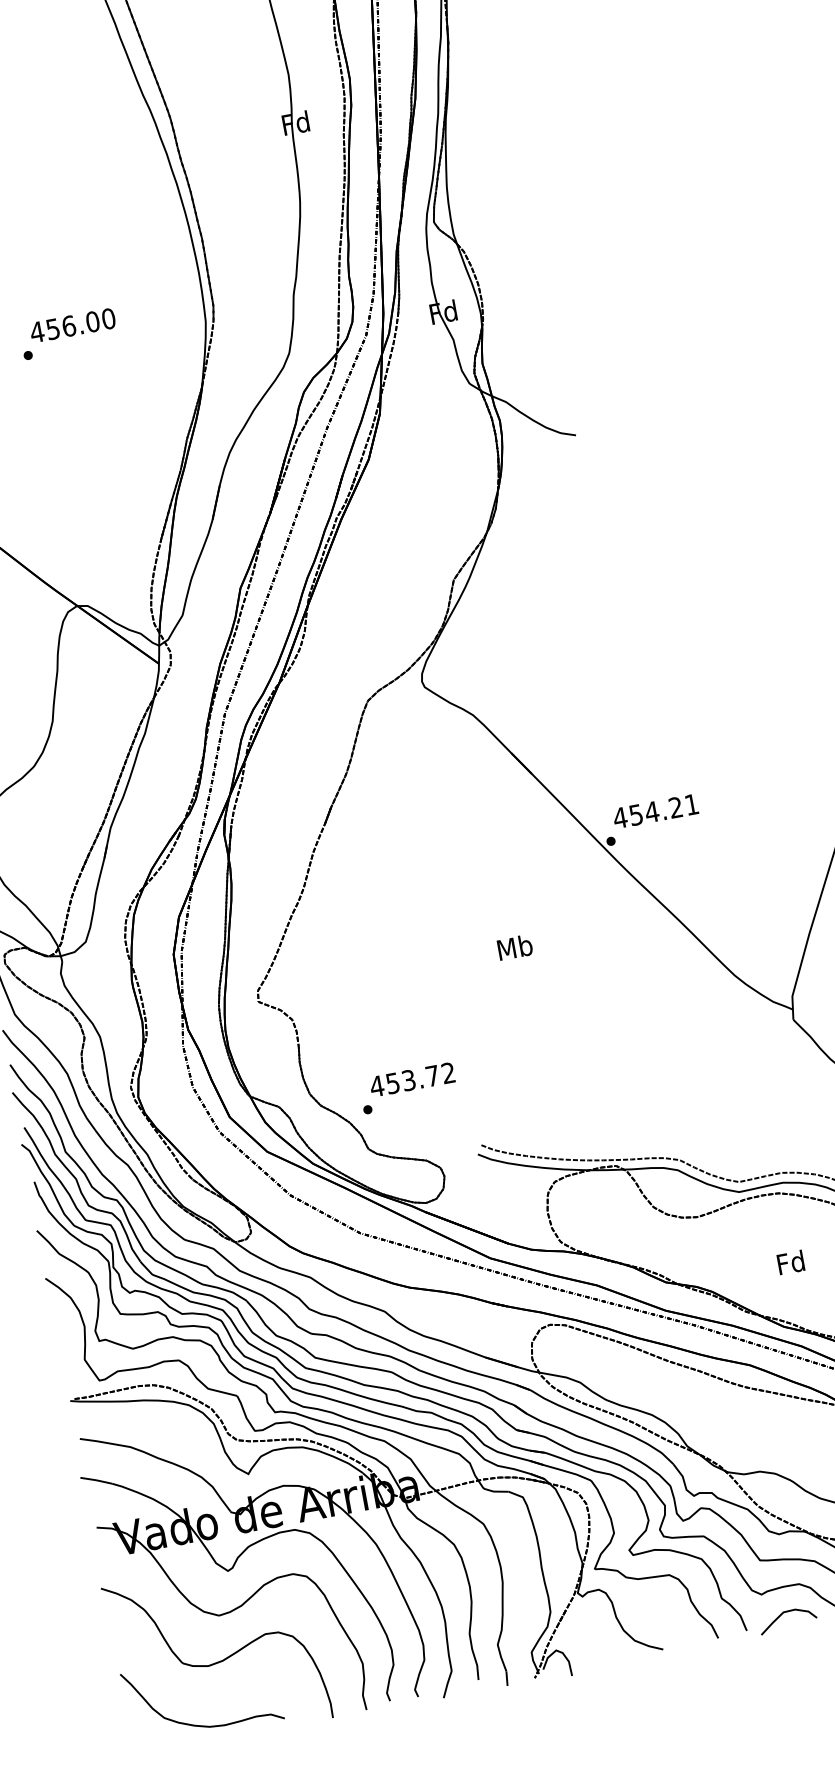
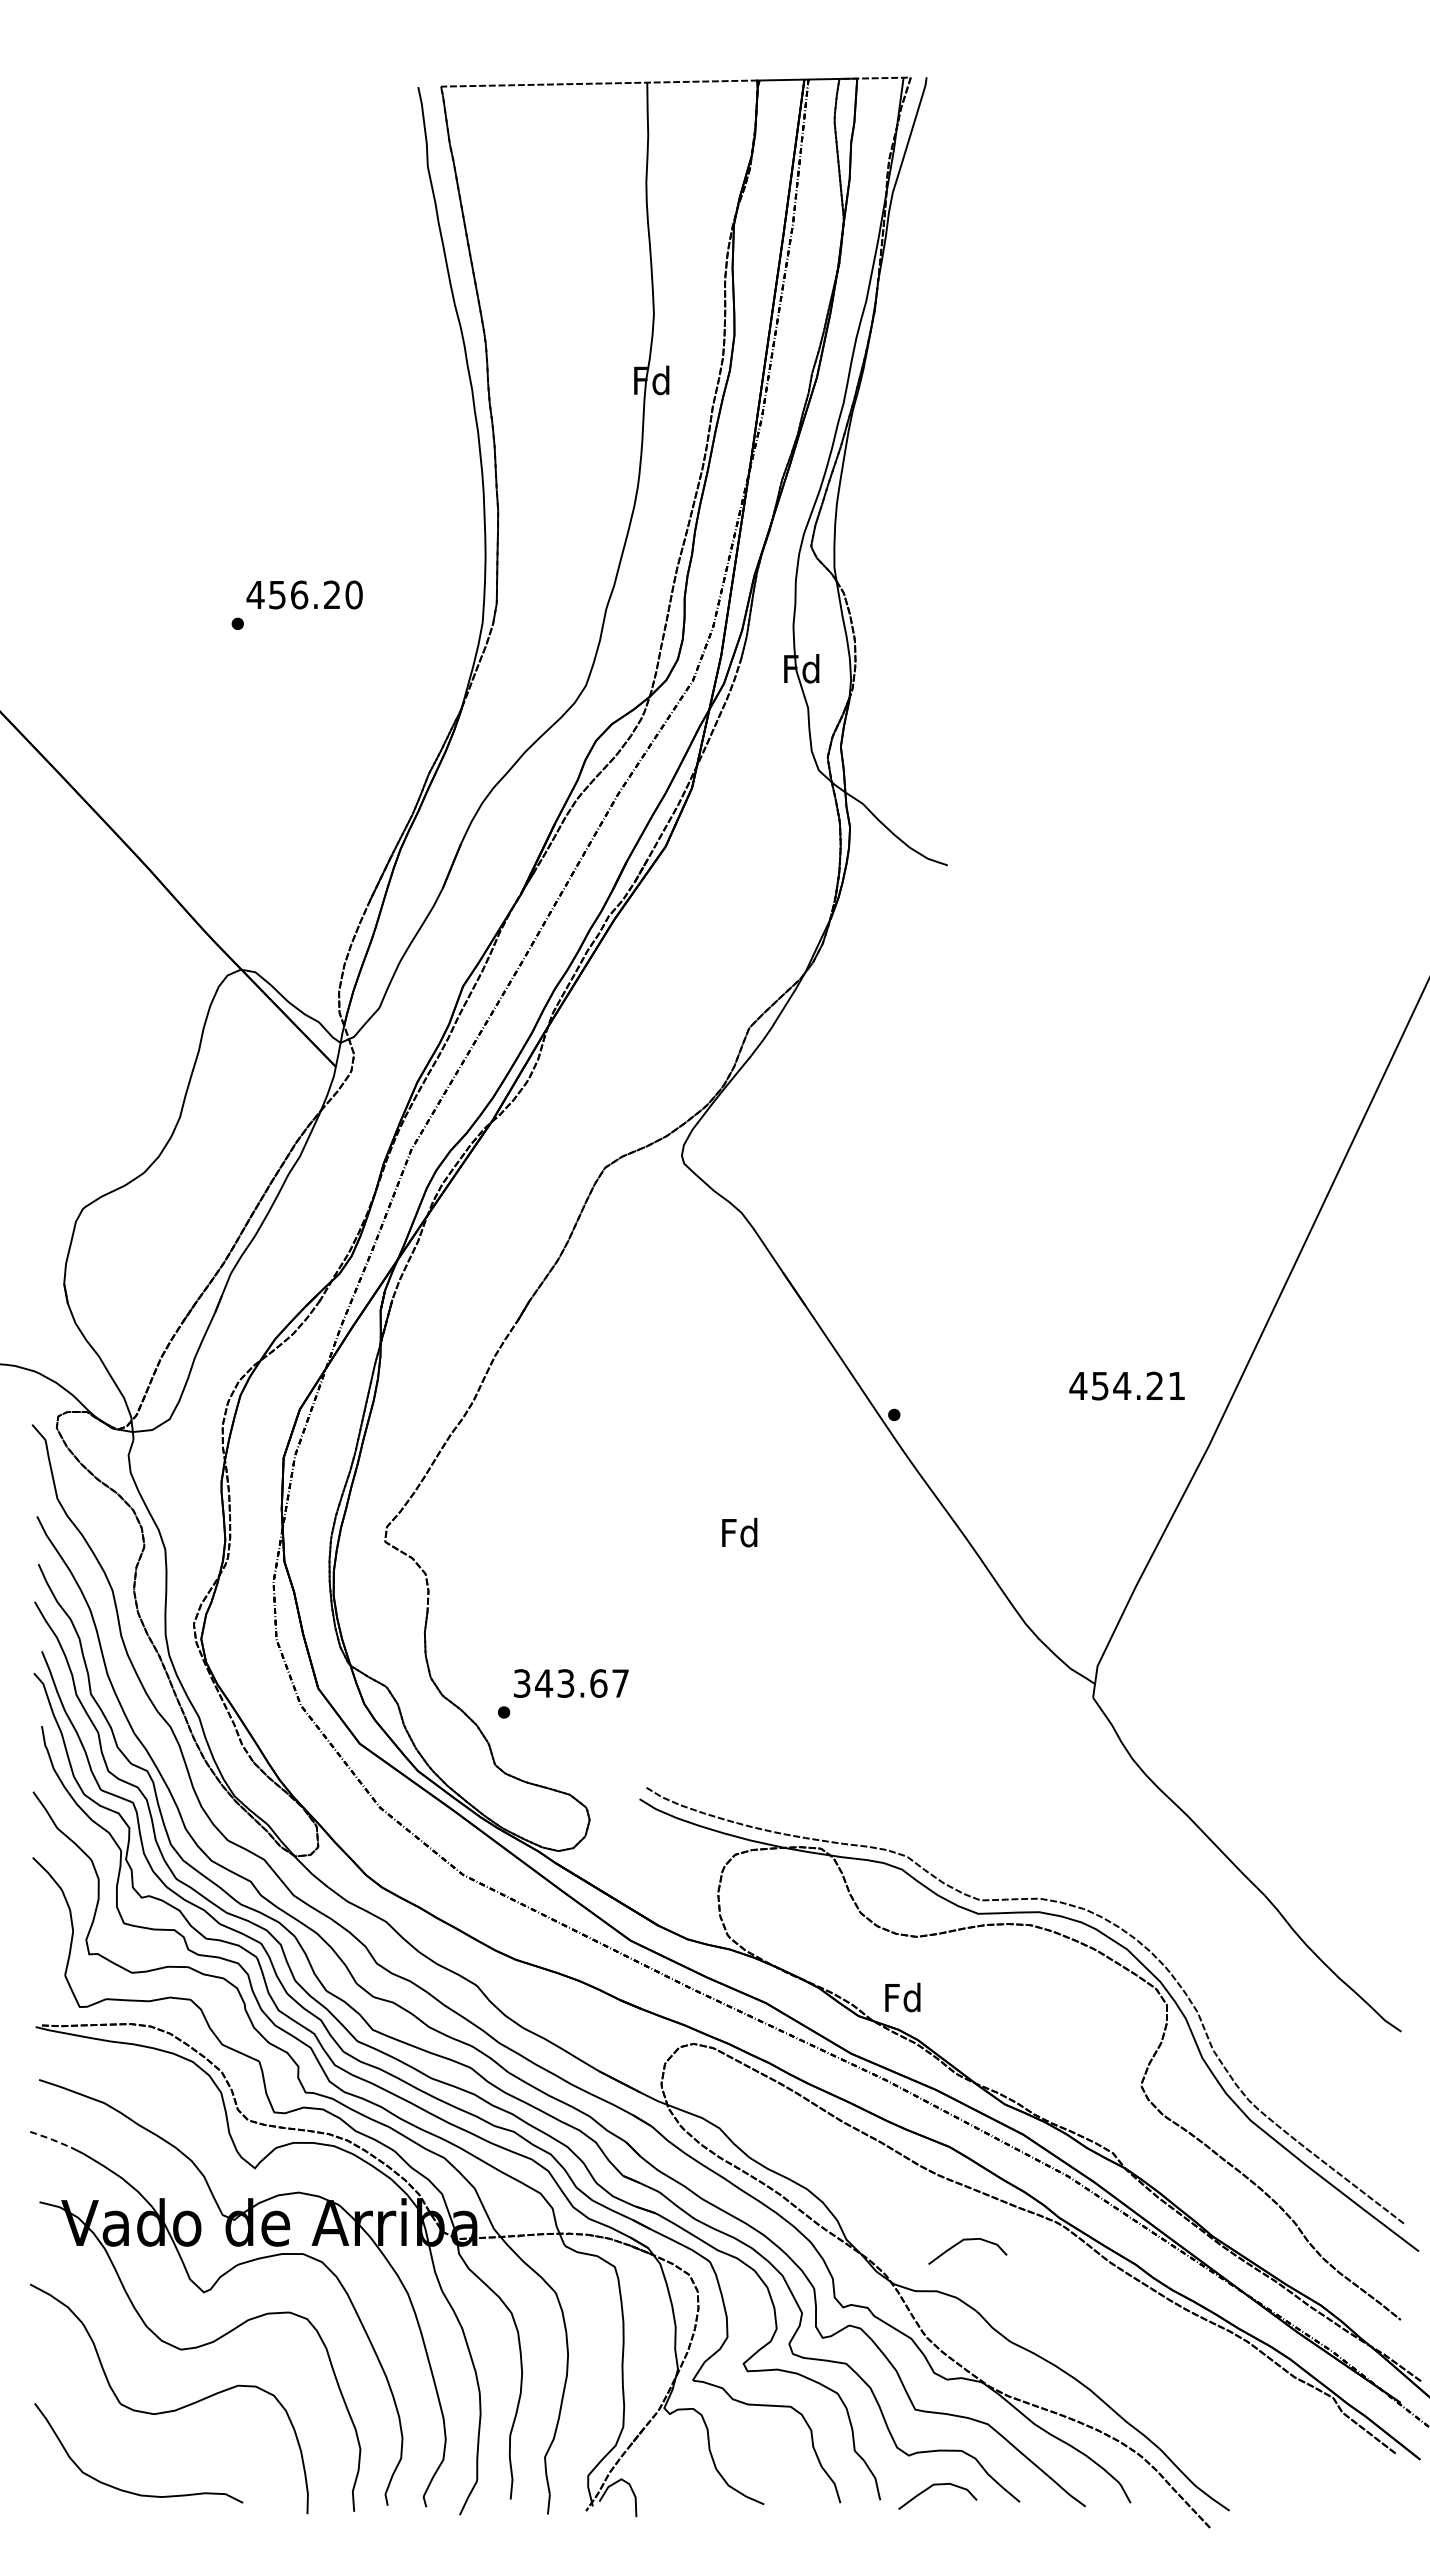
text: (92, 321) -> (331, 594), 456.00 -> 456.20
text: (655, 811) -> (1126, 1385), moved
text: (515, 947) -> (740, 1532), Mb -> Fd
text: (412, 1079) -> (570, 1683), 453.72 -> 343.67
text: (790, 1262) -> (902, 1997), moved
curve: (771, 1432) -> (961, 2242), added
line: (96, 1480) -> (51, 2139), solid -> dashed

